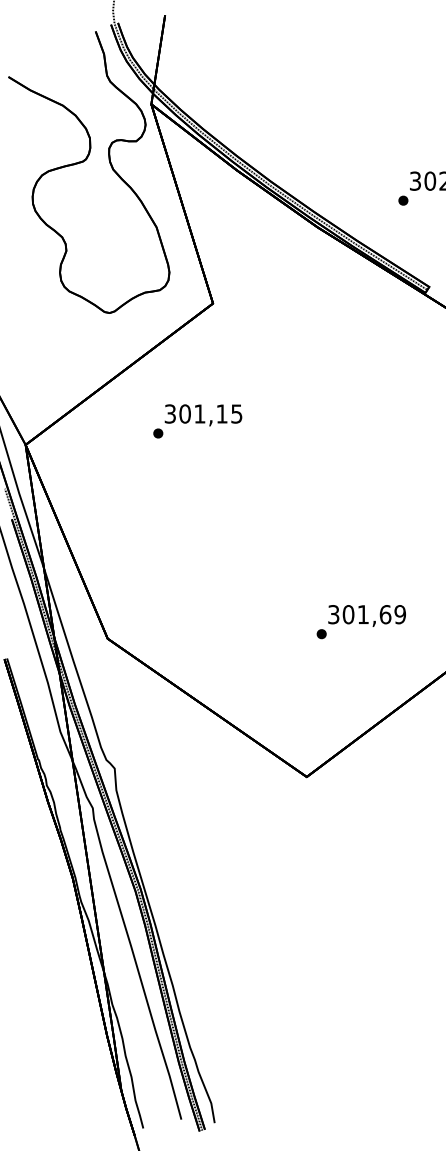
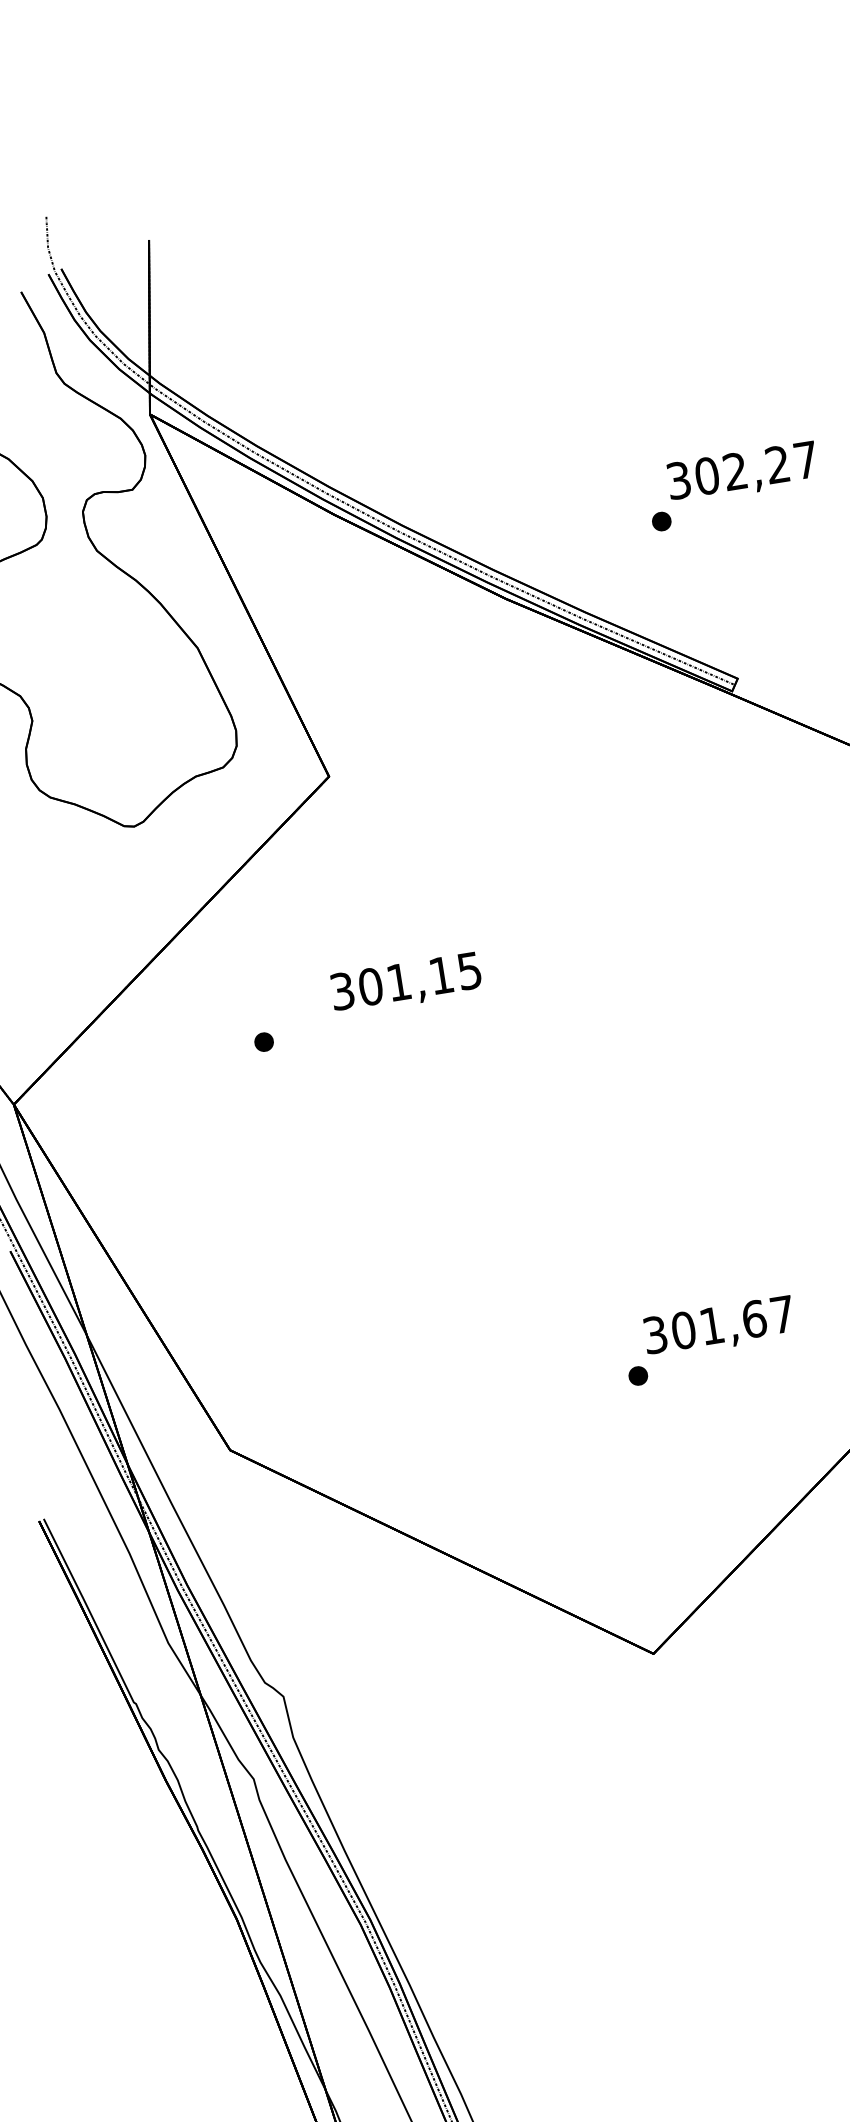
text: (203, 415) -> (406, 984), moved
text: (400, 614) -> (783, 1314), 301,69 -> 301,67

